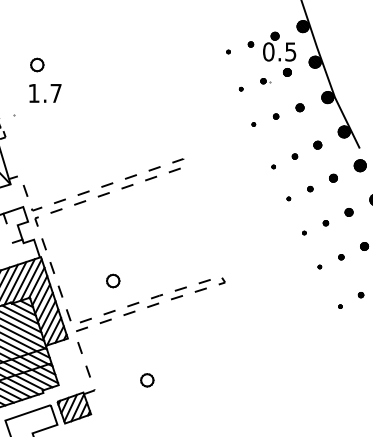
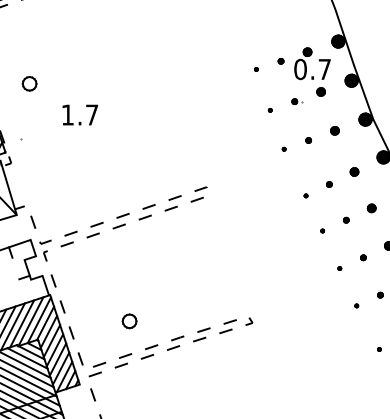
text: (290, 51) -> (324, 68), 0.5 -> 0.7
part: (37, 64) -> (29, 83), moved
text: (45, 93) -> (80, 115), moved

